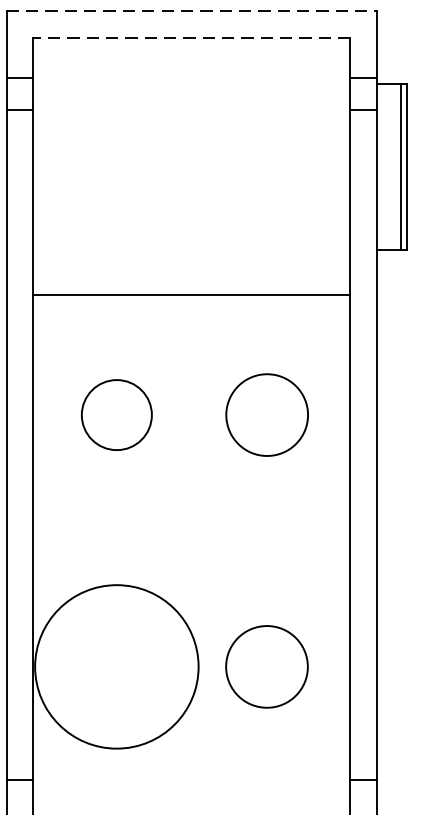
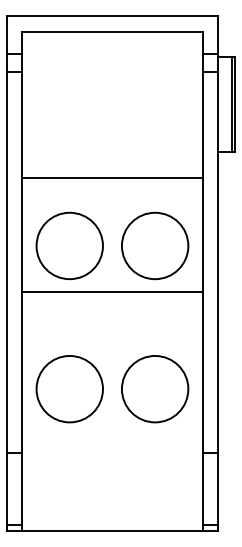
line: (192, 11) -> (112, 16), dashed -> solid
line: (190, 37) -> (111, 31), dashed -> solid
circle: (116, 414) -> (69, 245), size x1.67
circle: (267, 414) -> (155, 245), size x1.43
line: (192, 495) -> (112, 291), added
circle: (116, 665) -> (69, 388), size x0.71
circle: (265, 665) -> (154, 388), size x1.43

